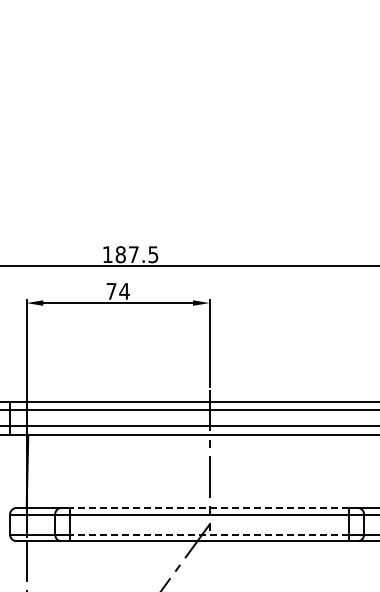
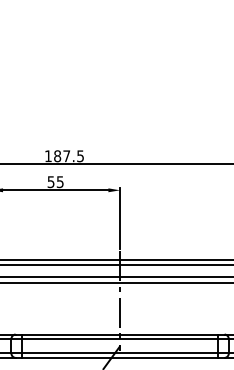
text: (117, 291) -> (55, 182), 74 -> 55
line: (209, 507) -> (120, 334), dashed -> solid
line: (209, 534) -> (120, 353), dashed -> solid

